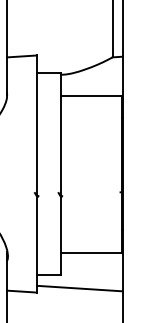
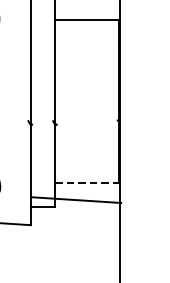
line: (91, 252) -> (87, 183), solid -> dashed
line: (79, 288) -> (75, 200), moved

